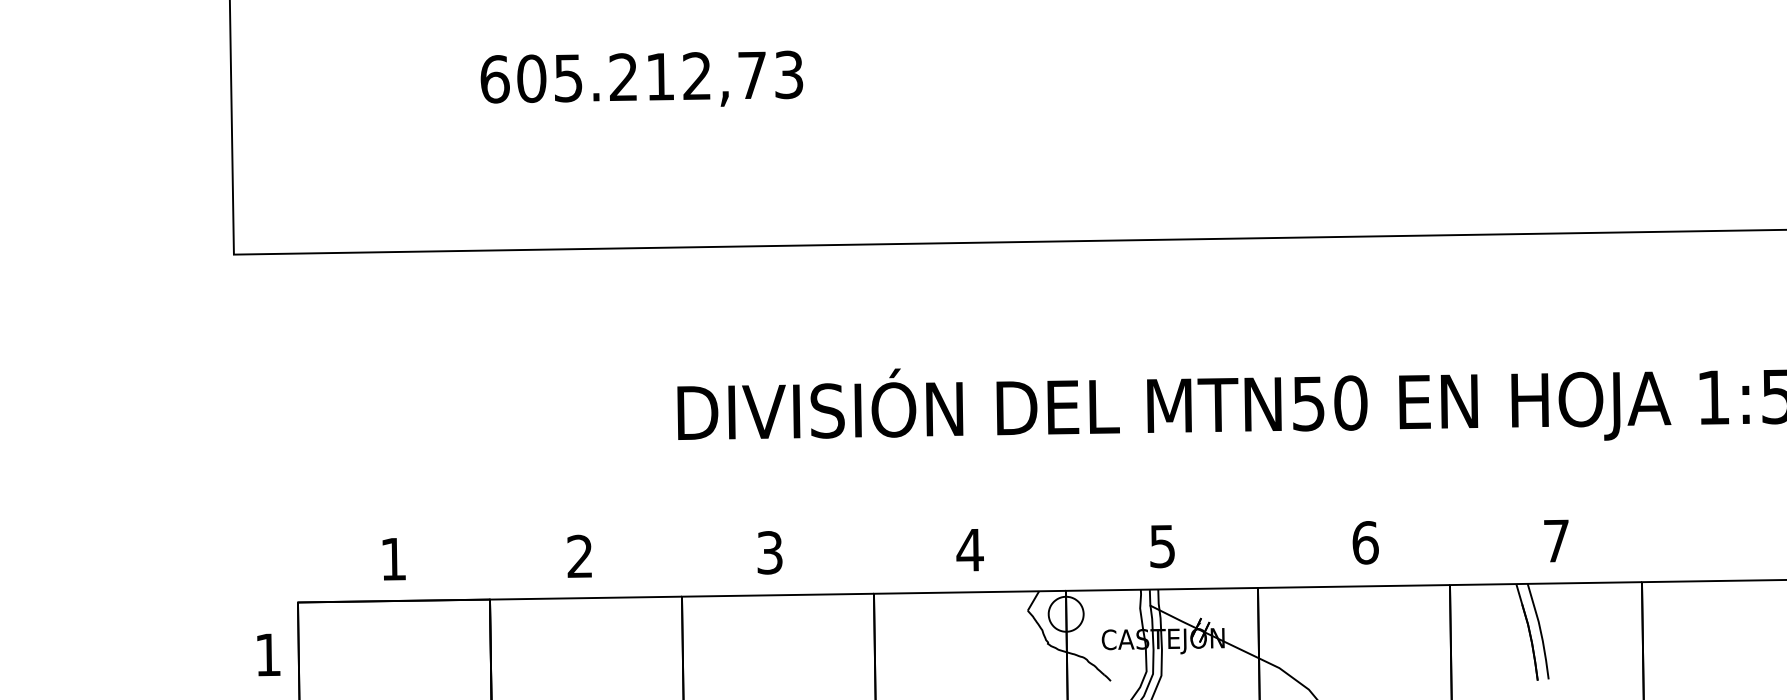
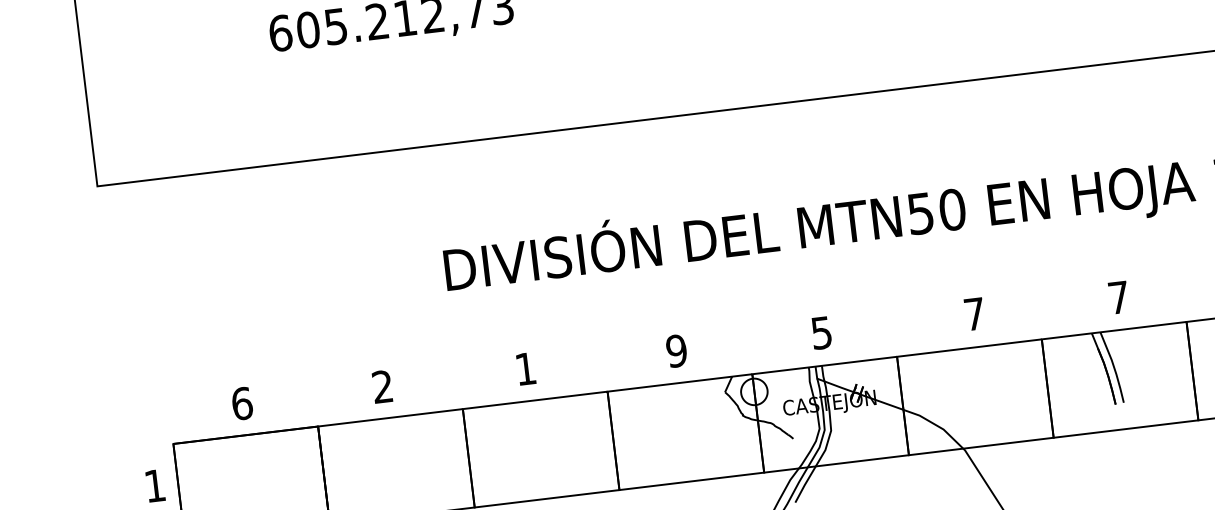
text: (1365, 542) -> (974, 313), 6 -> 7
text: (969, 549) -> (676, 350), 4 -> 9
text: (769, 552) -> (525, 368), 3 -> 1
text: (393, 559) -> (242, 403), 1 -> 6

